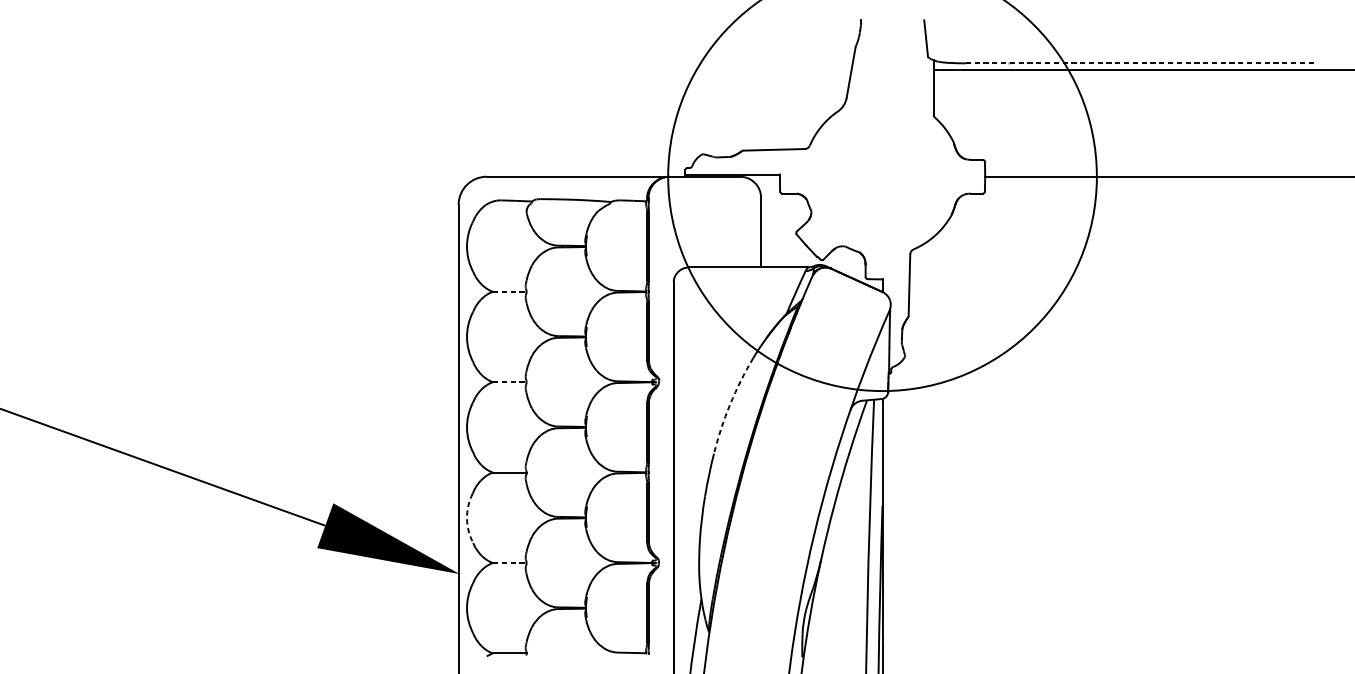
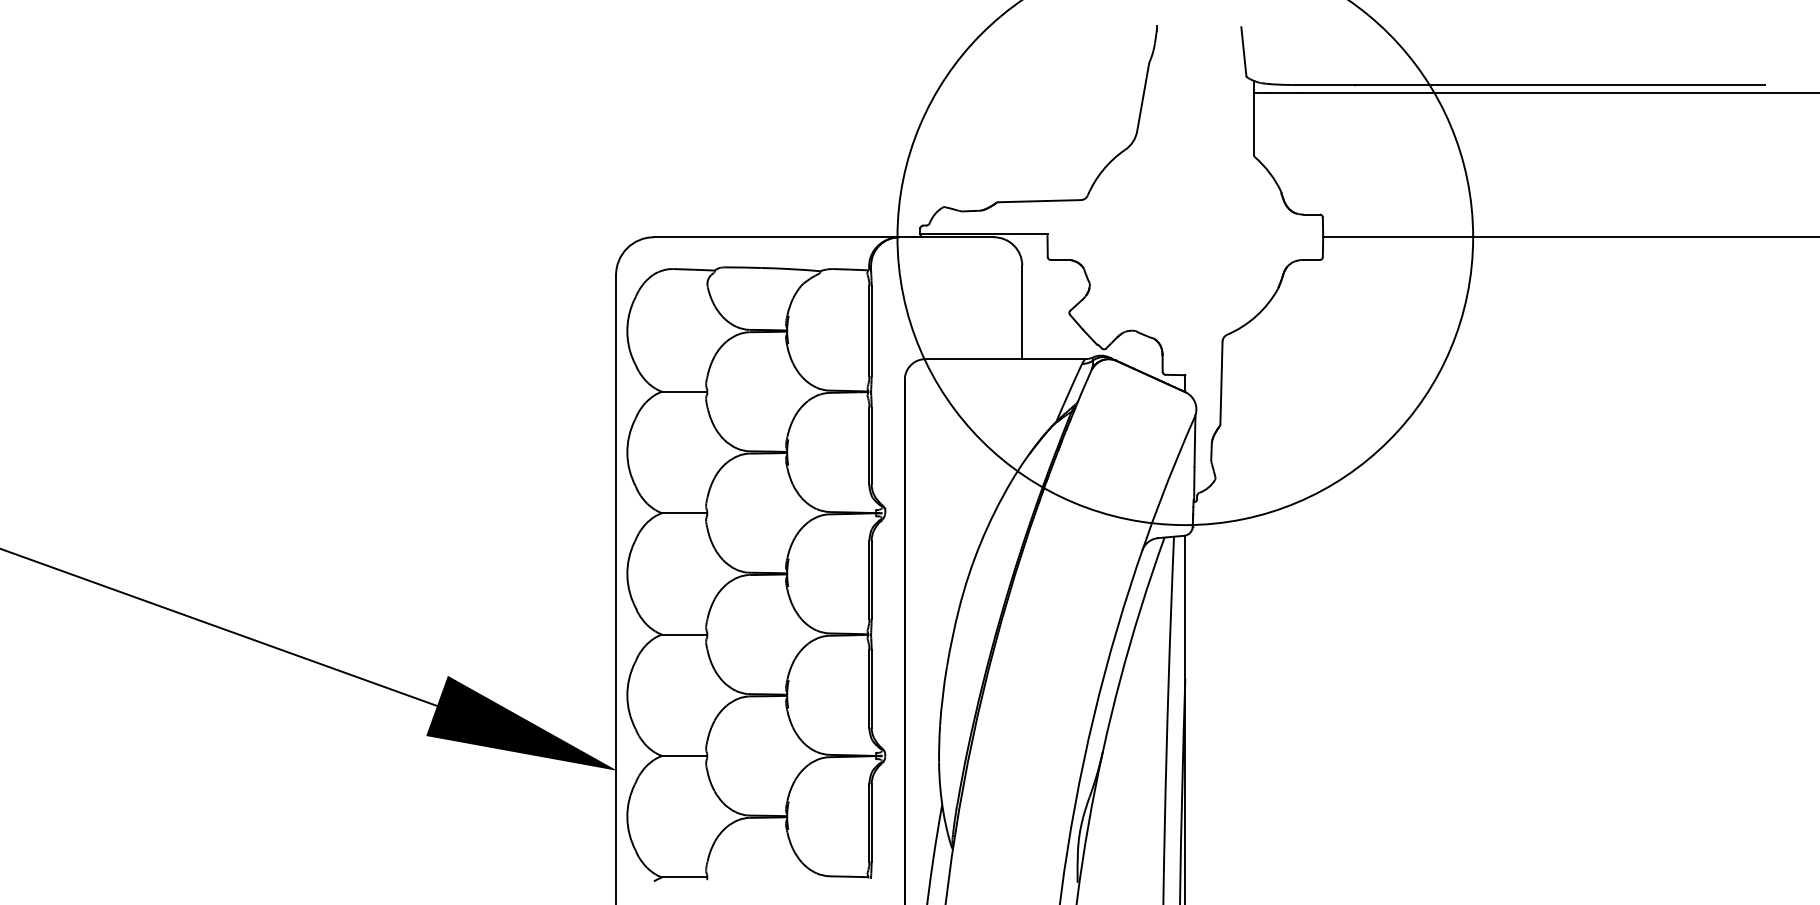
line: (1140, 63) -> (1531, 85), dashed -> solid
line: (509, 291) -> (684, 391), dashed -> solid
line: (509, 382) -> (684, 513), dashed -> solid
arc: (730, 404) -> (980, 543), dashed -> solid
arc: (467, 518) -> (627, 696), dashed -> solid
line: (509, 563) -> (684, 756), dashed -> solid

